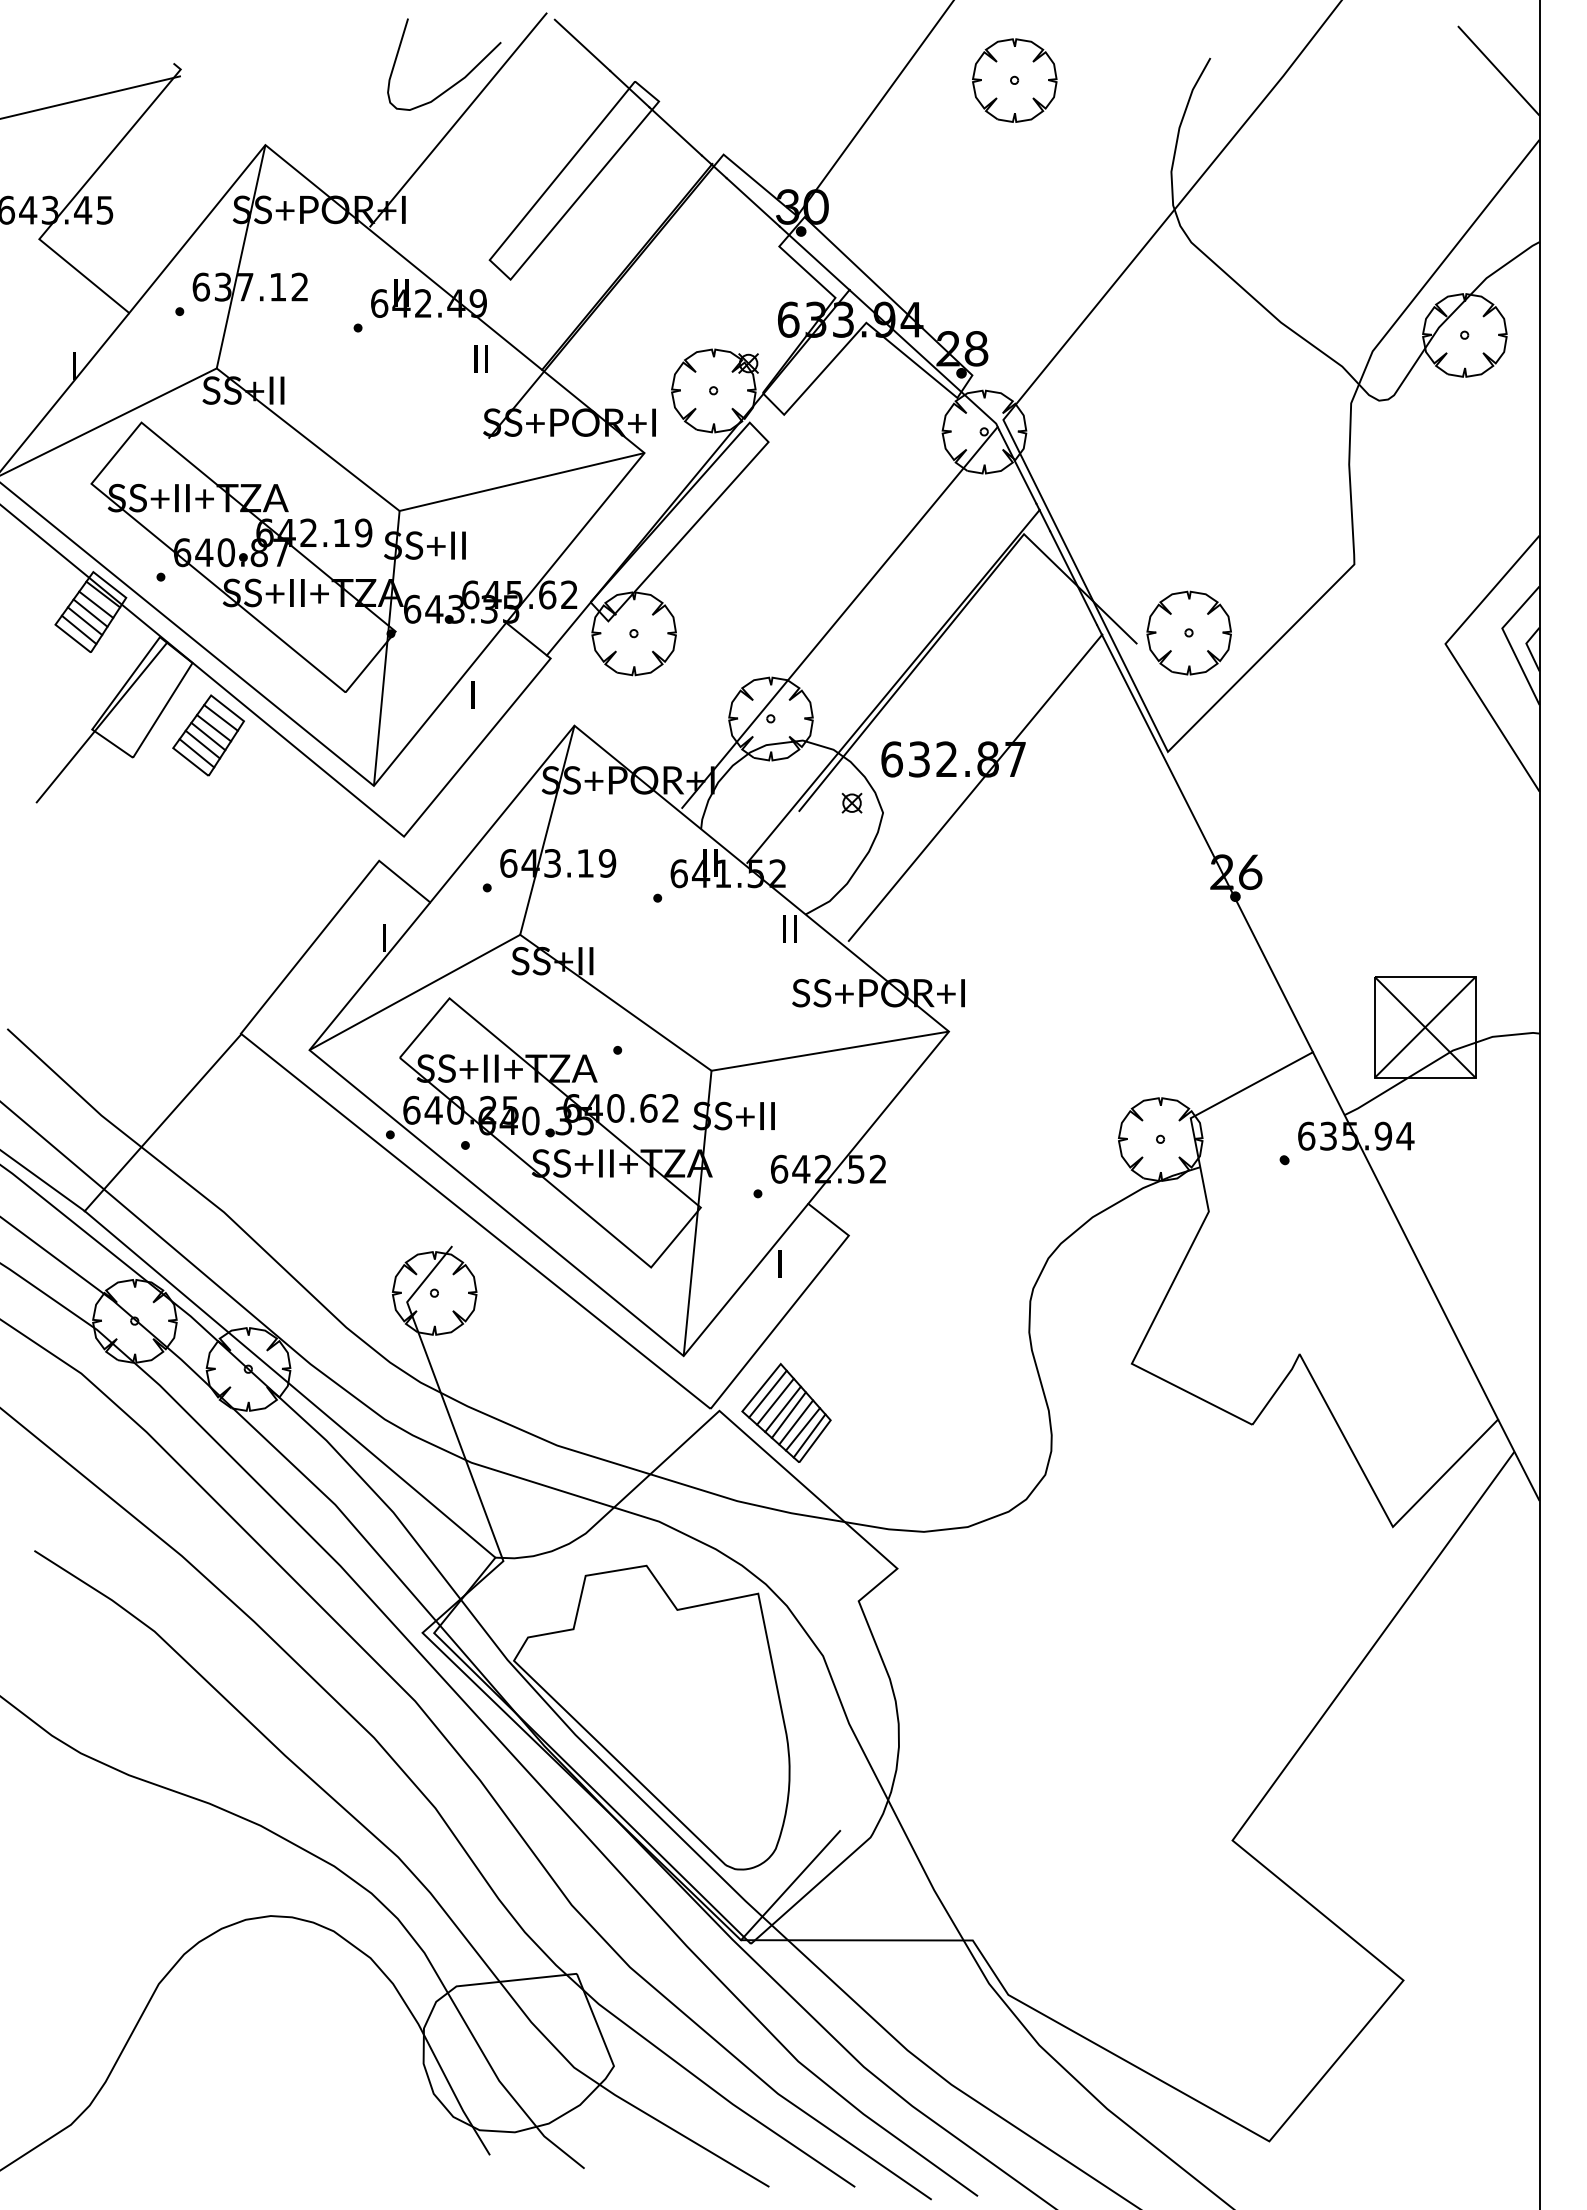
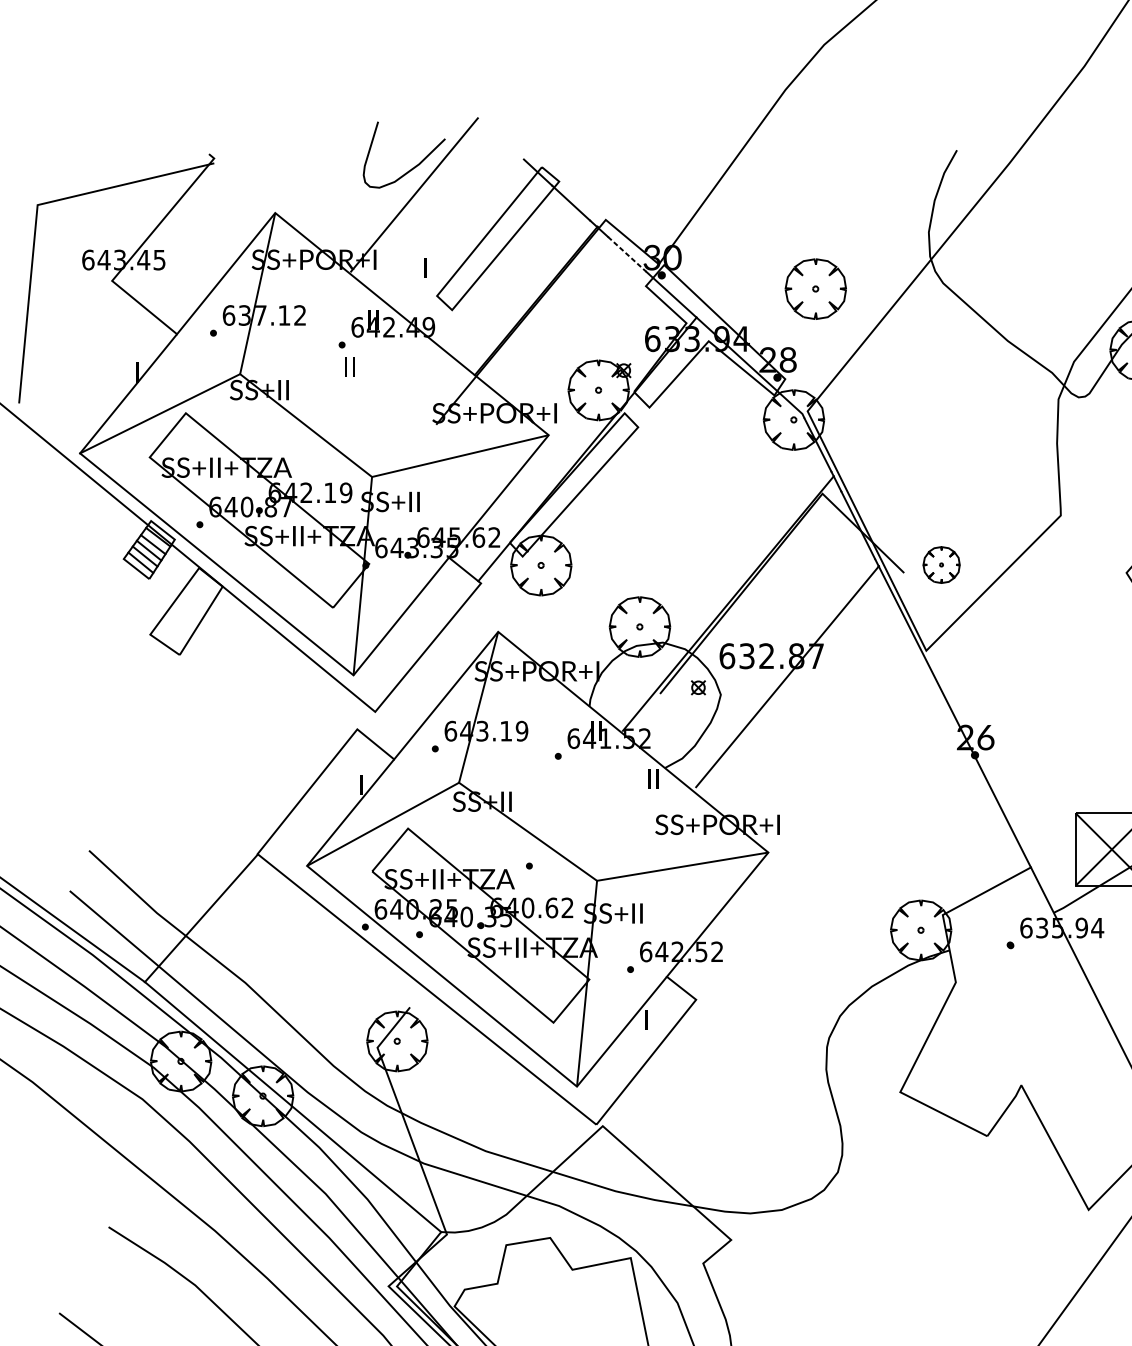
line: (582, 44) -> (504, 140), removed
part: (1014, 80) -> (815, 289), moved
line: (753, 202) -> (627, 254), solid -> dashed
text: (480, 358) -> (349, 366), moved
line: (839, 617) -> (689, 553), removed
part: (1188, 632) -> (941, 564), size x0.6
text: (472, 694) -> (424, 267), moved
line: (101, 722) -> (157, 629), removed
part: (208, 735) -> (234, 638), removed
part: (786, 1412) -> (651, 1127), removed

